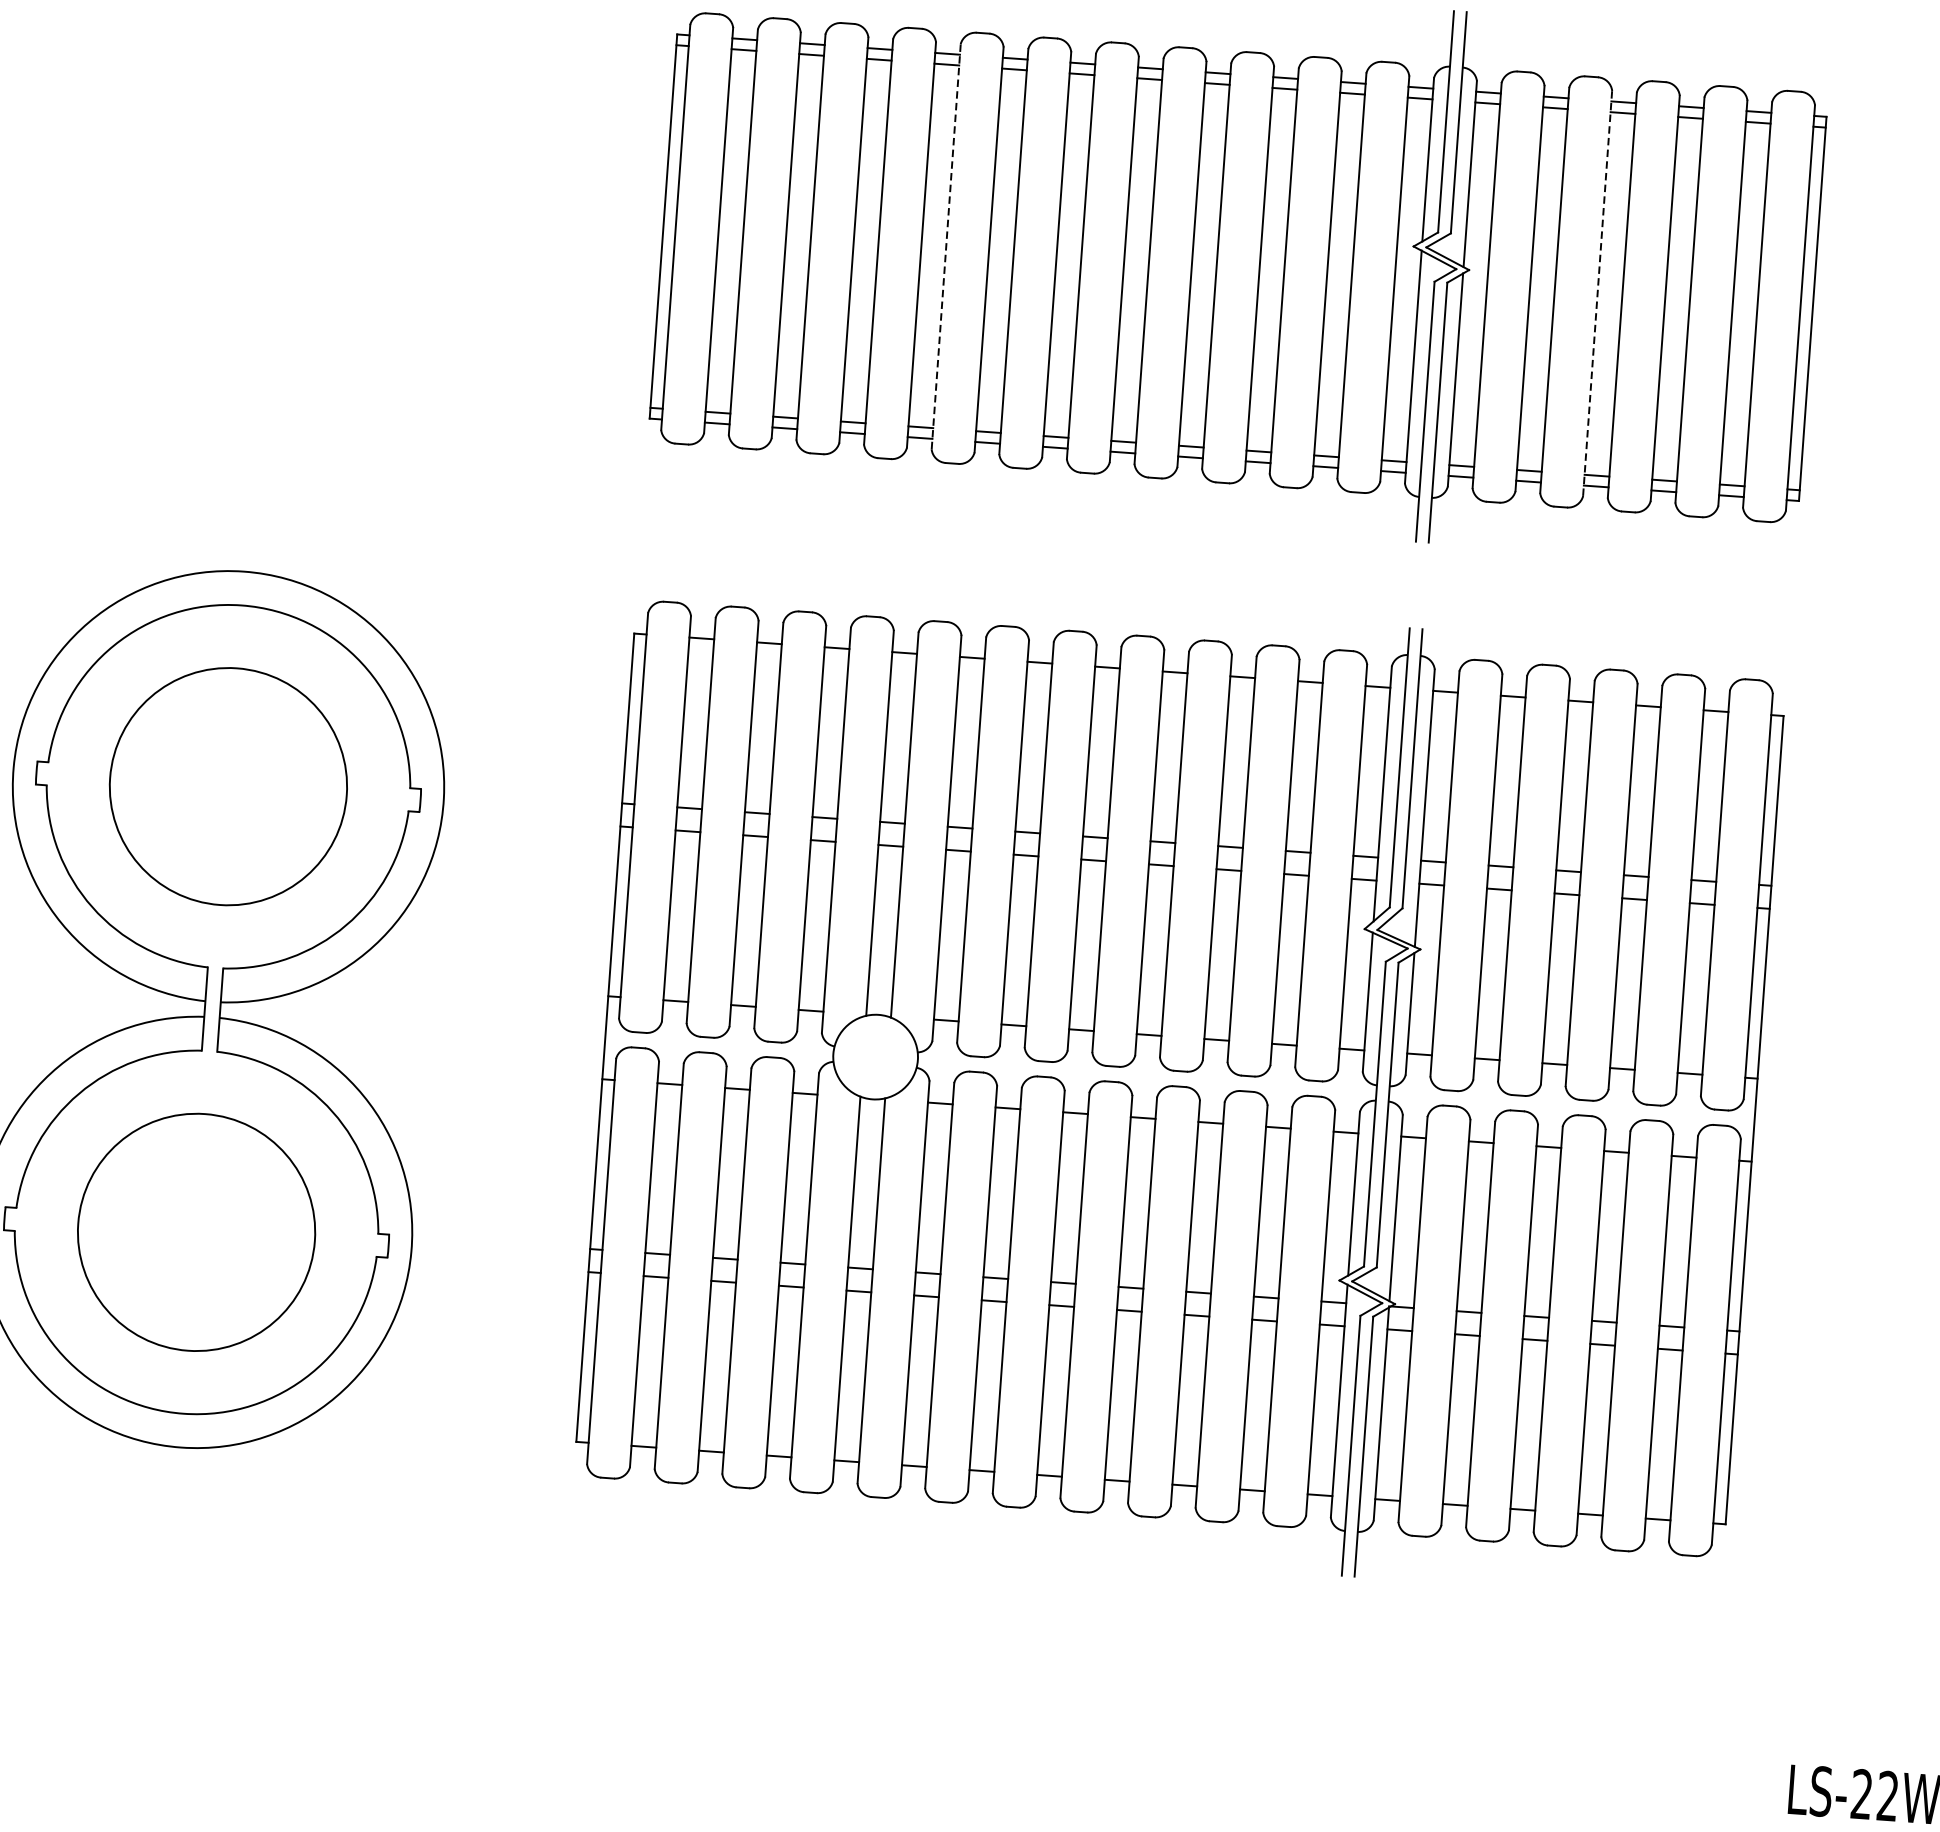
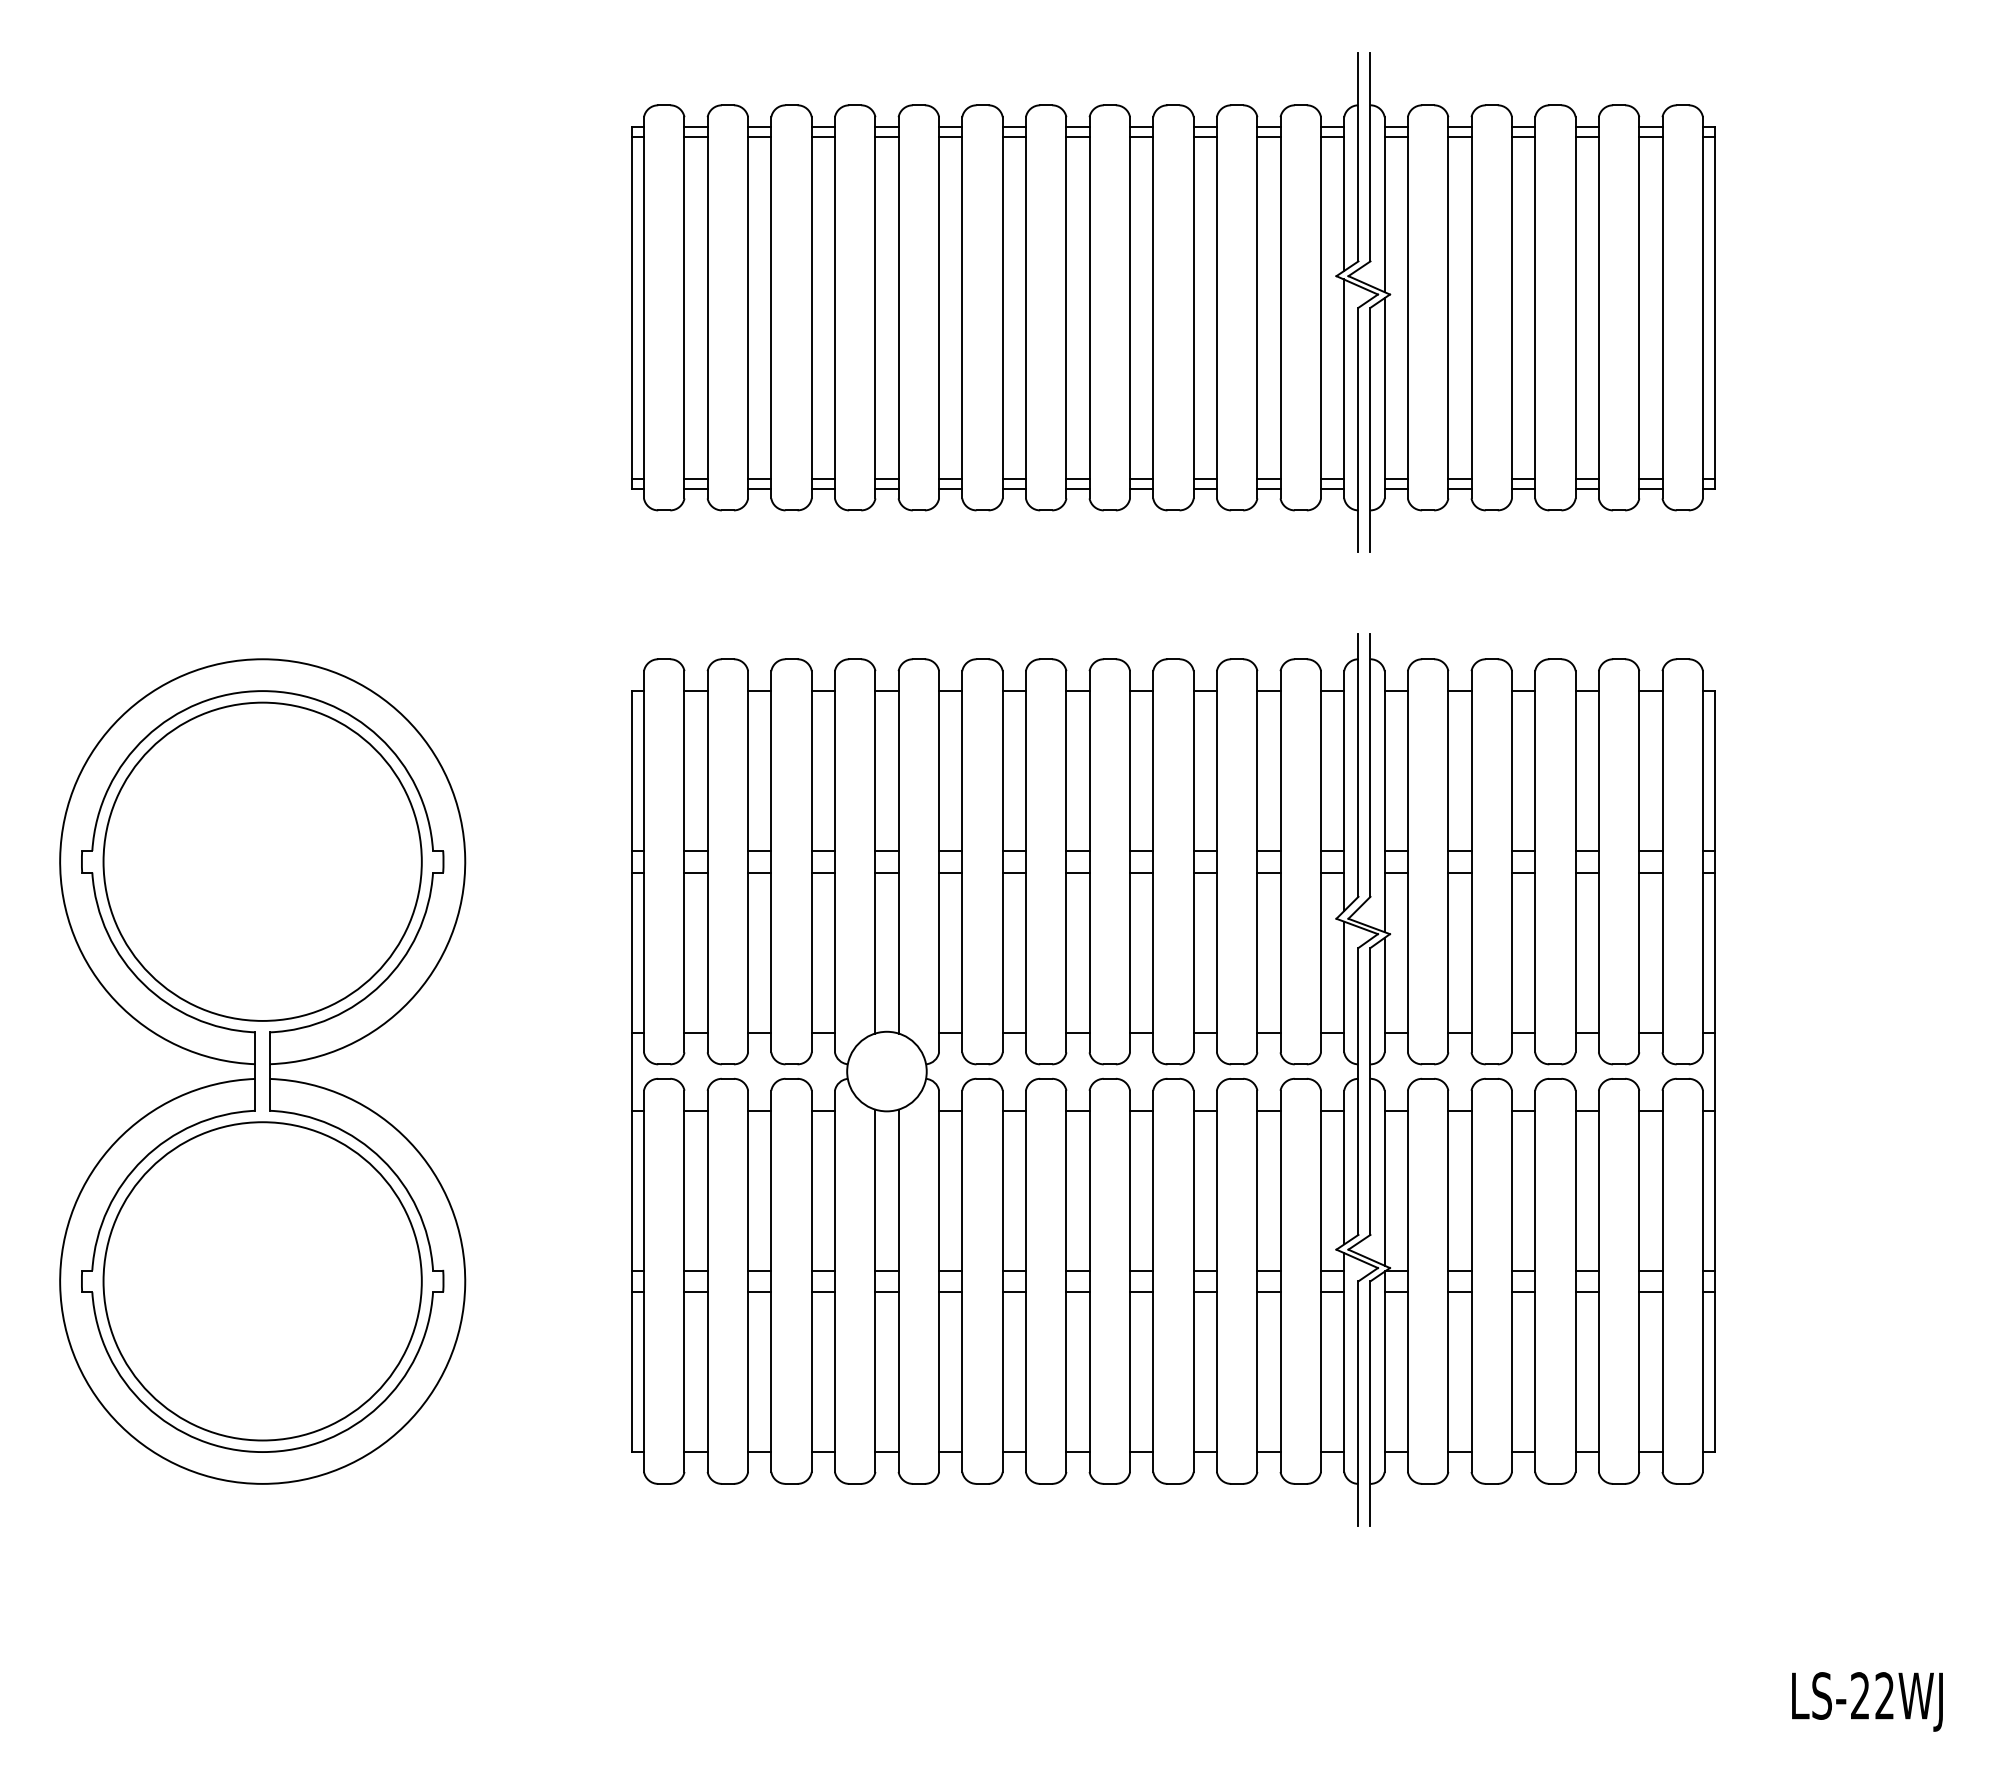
line: (946, 246) -> (898, 307), dashed -> solid
line: (1597, 293) -> (1511, 307), dashed -> solid
circle: (228, 786) -> (262, 861), size x1.43
circle: (196, 1232) -> (262, 1281), size x1.43

